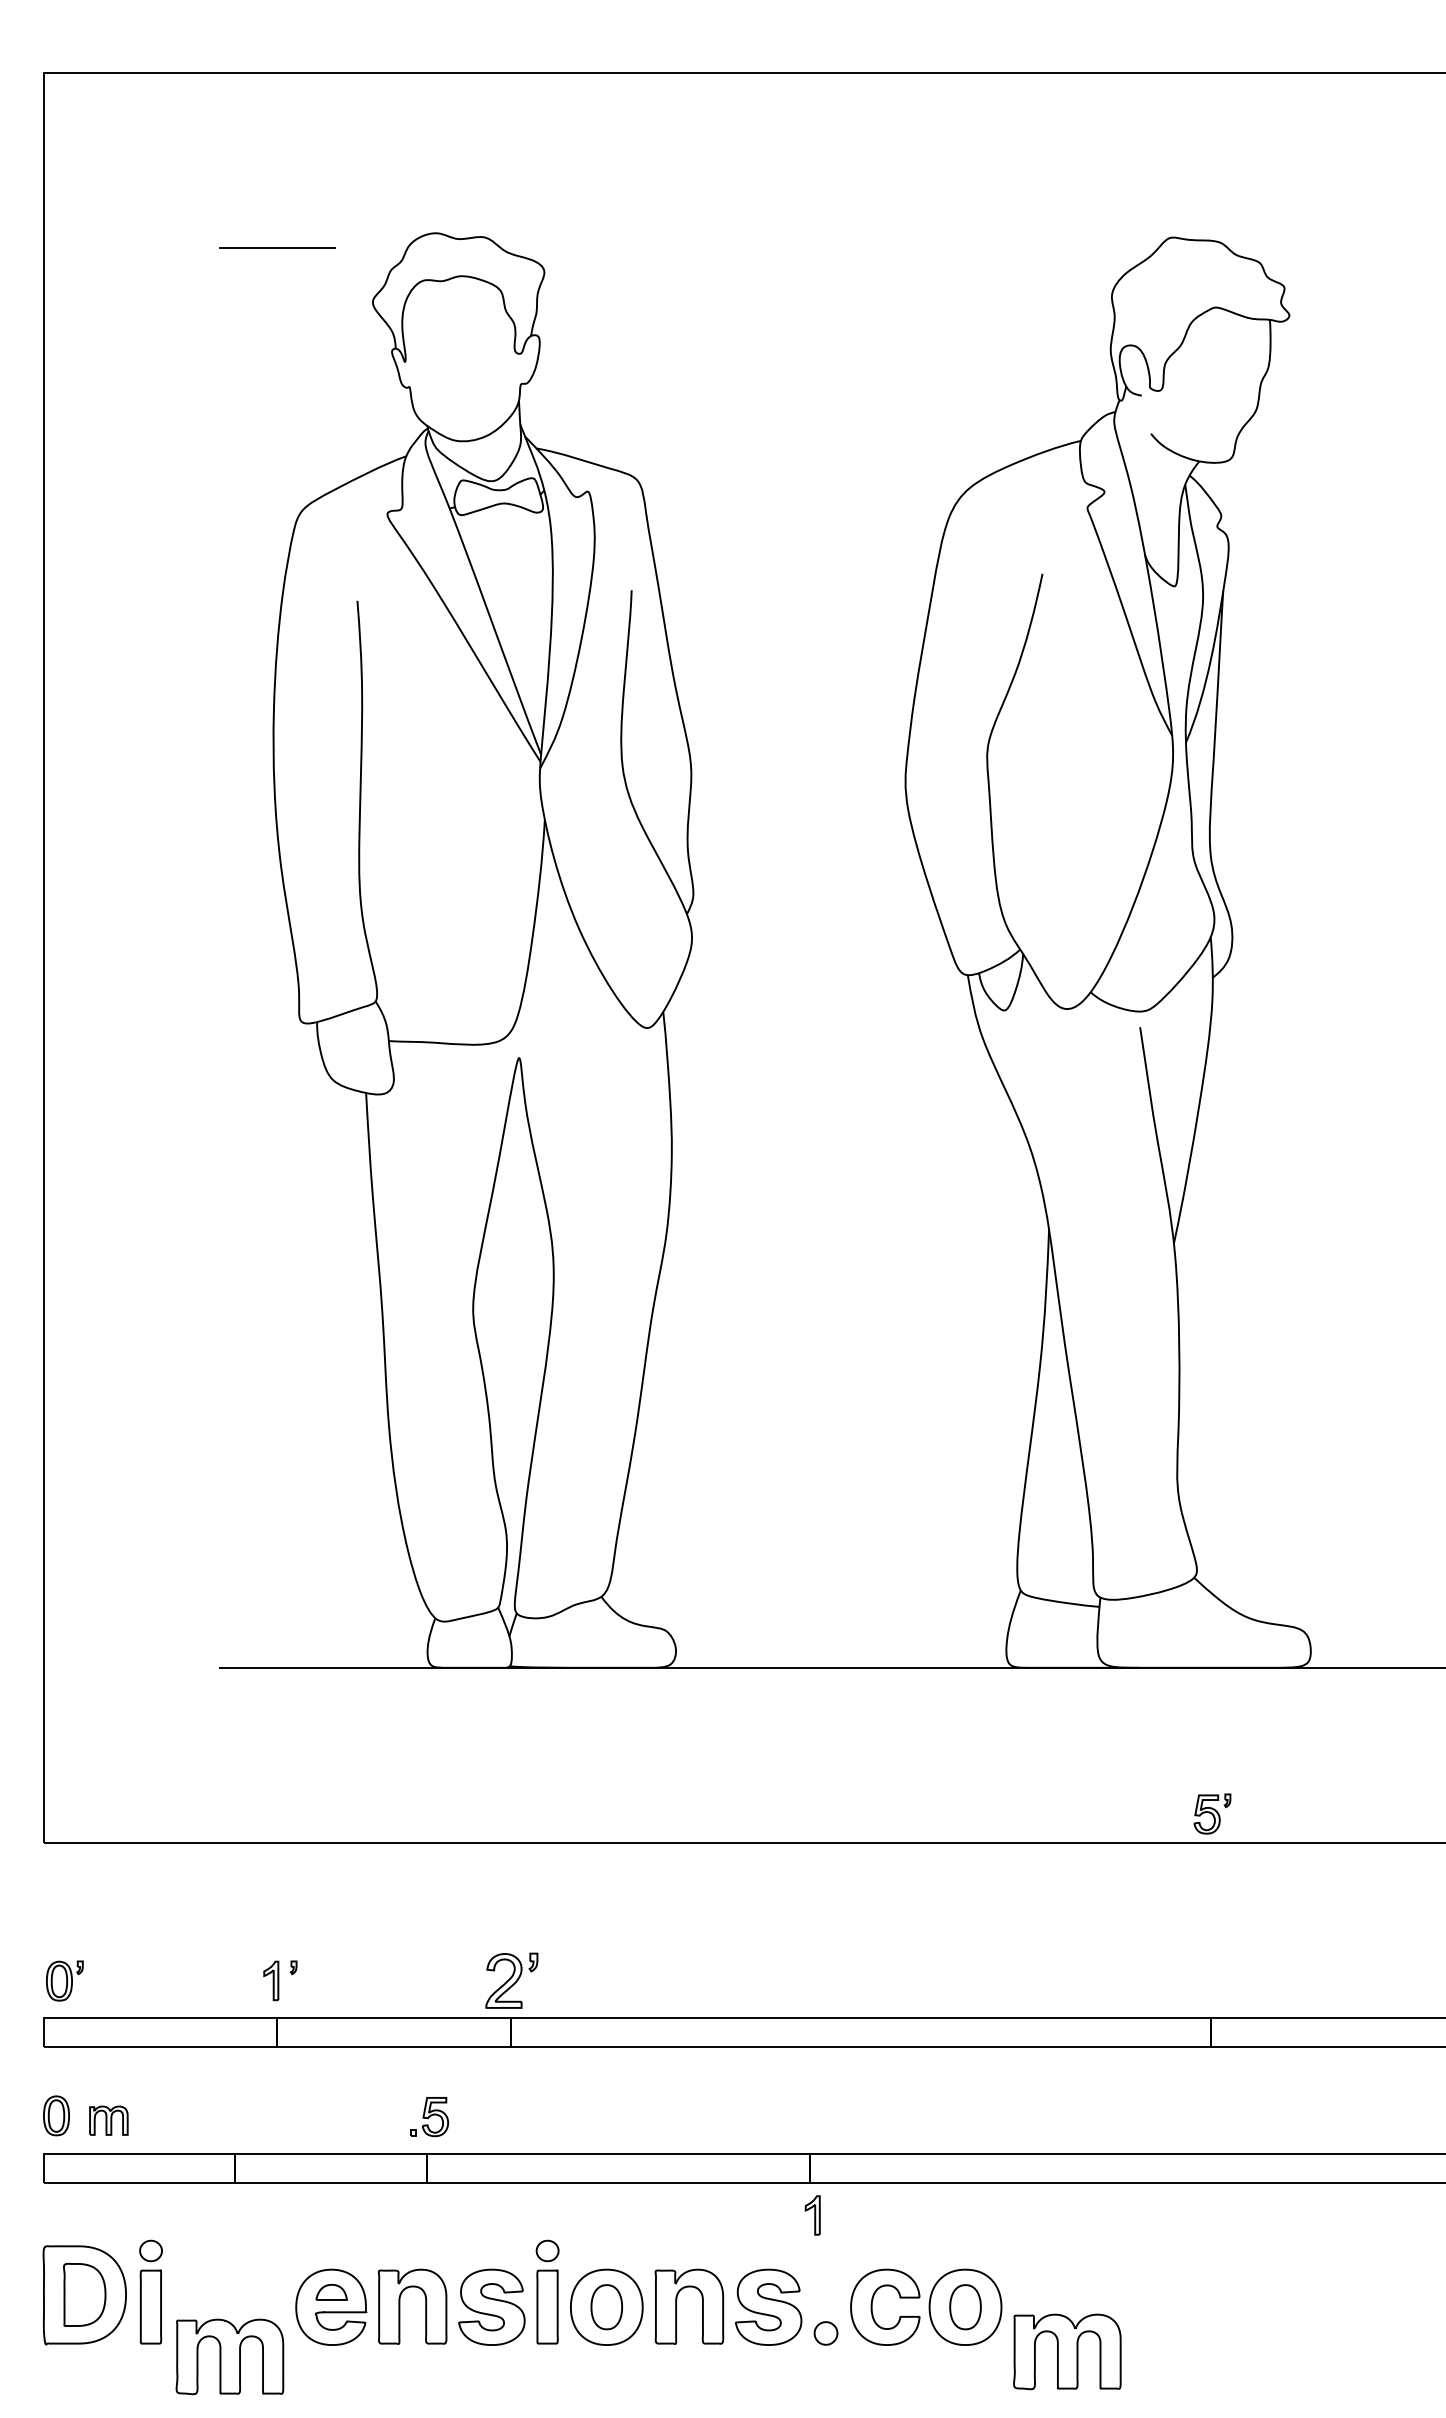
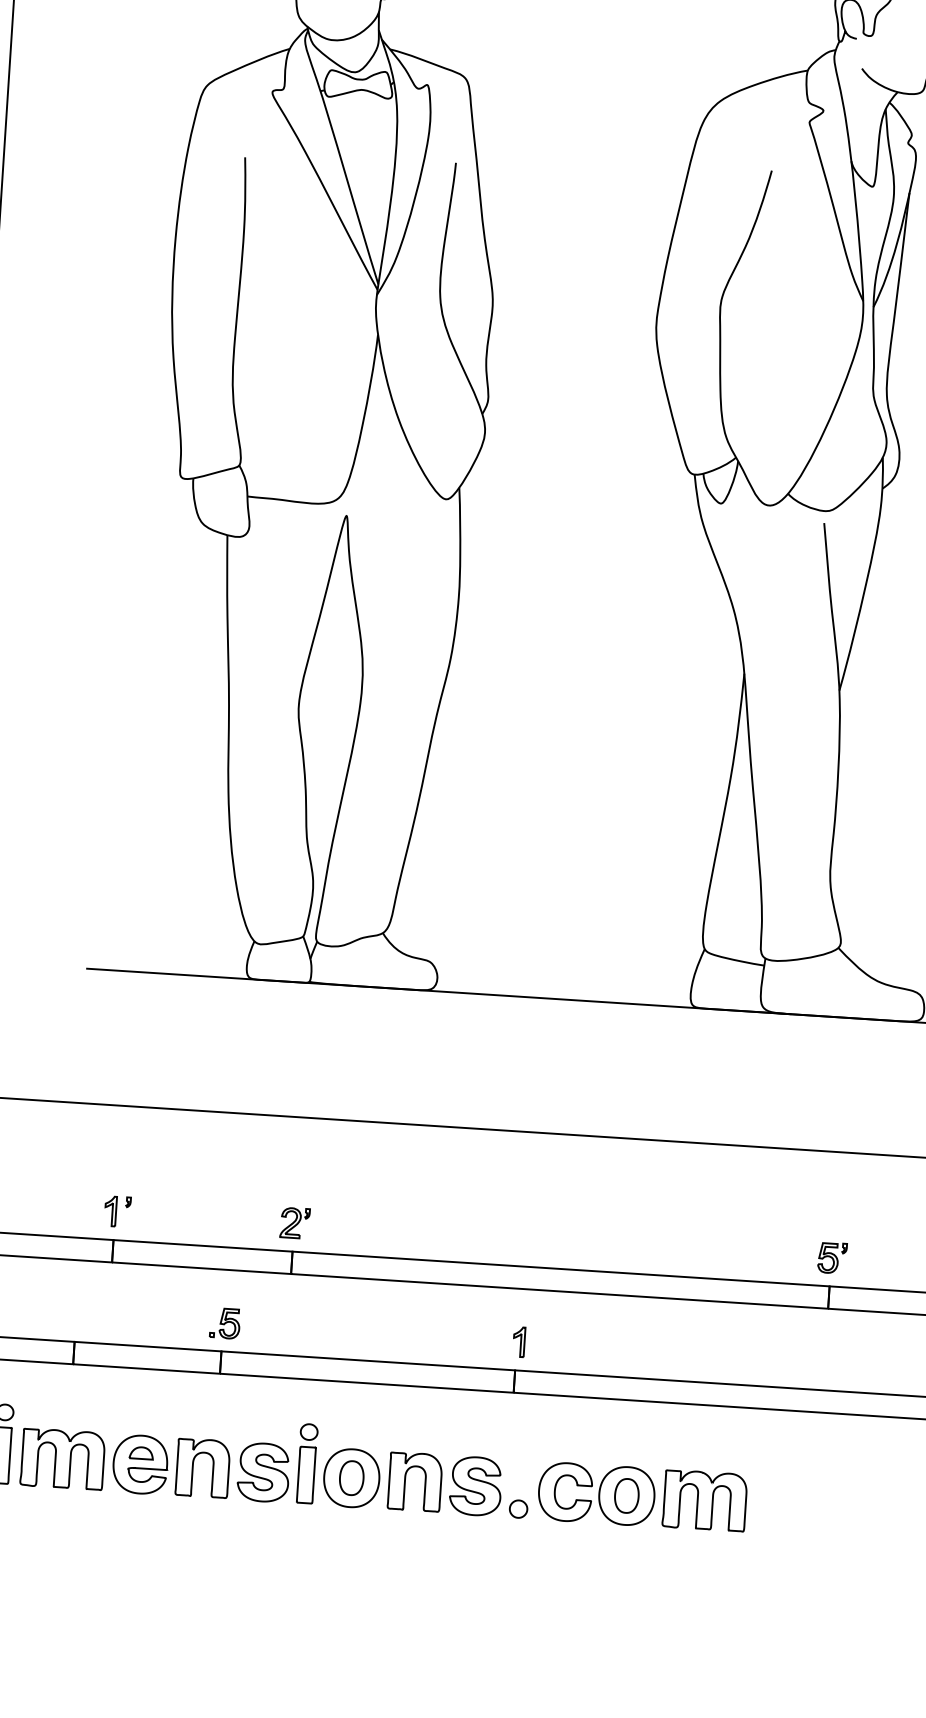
part: (1212, 1813) -> (832, 1257), moved
part: (511, 1980) -> (294, 1222), size x0.71
part: (812, 2215) -> (518, 1342), moved
part: (1067, 2351) -> (705, 1500), moved
part: (229, 2356) -> (62, 1458), moved

